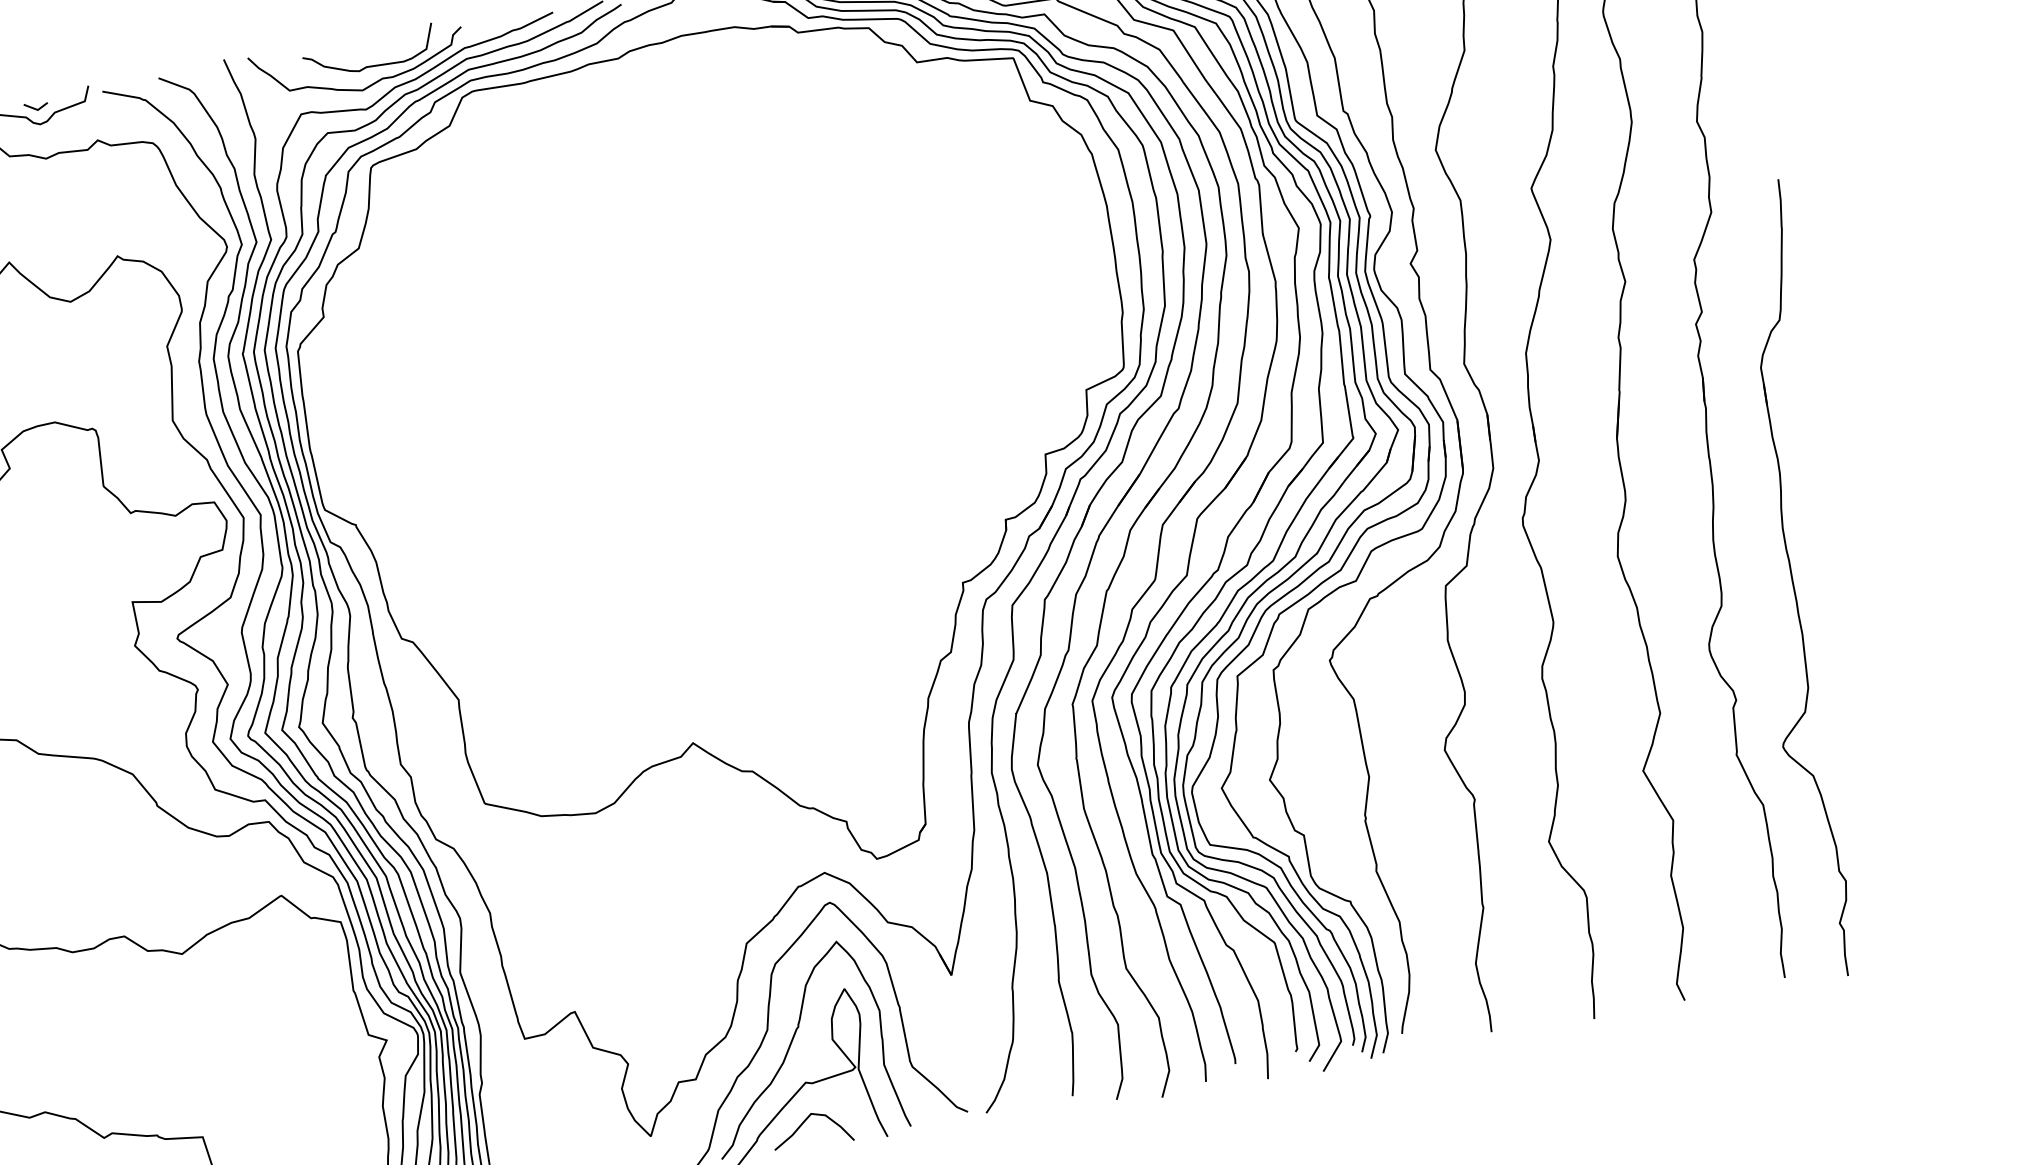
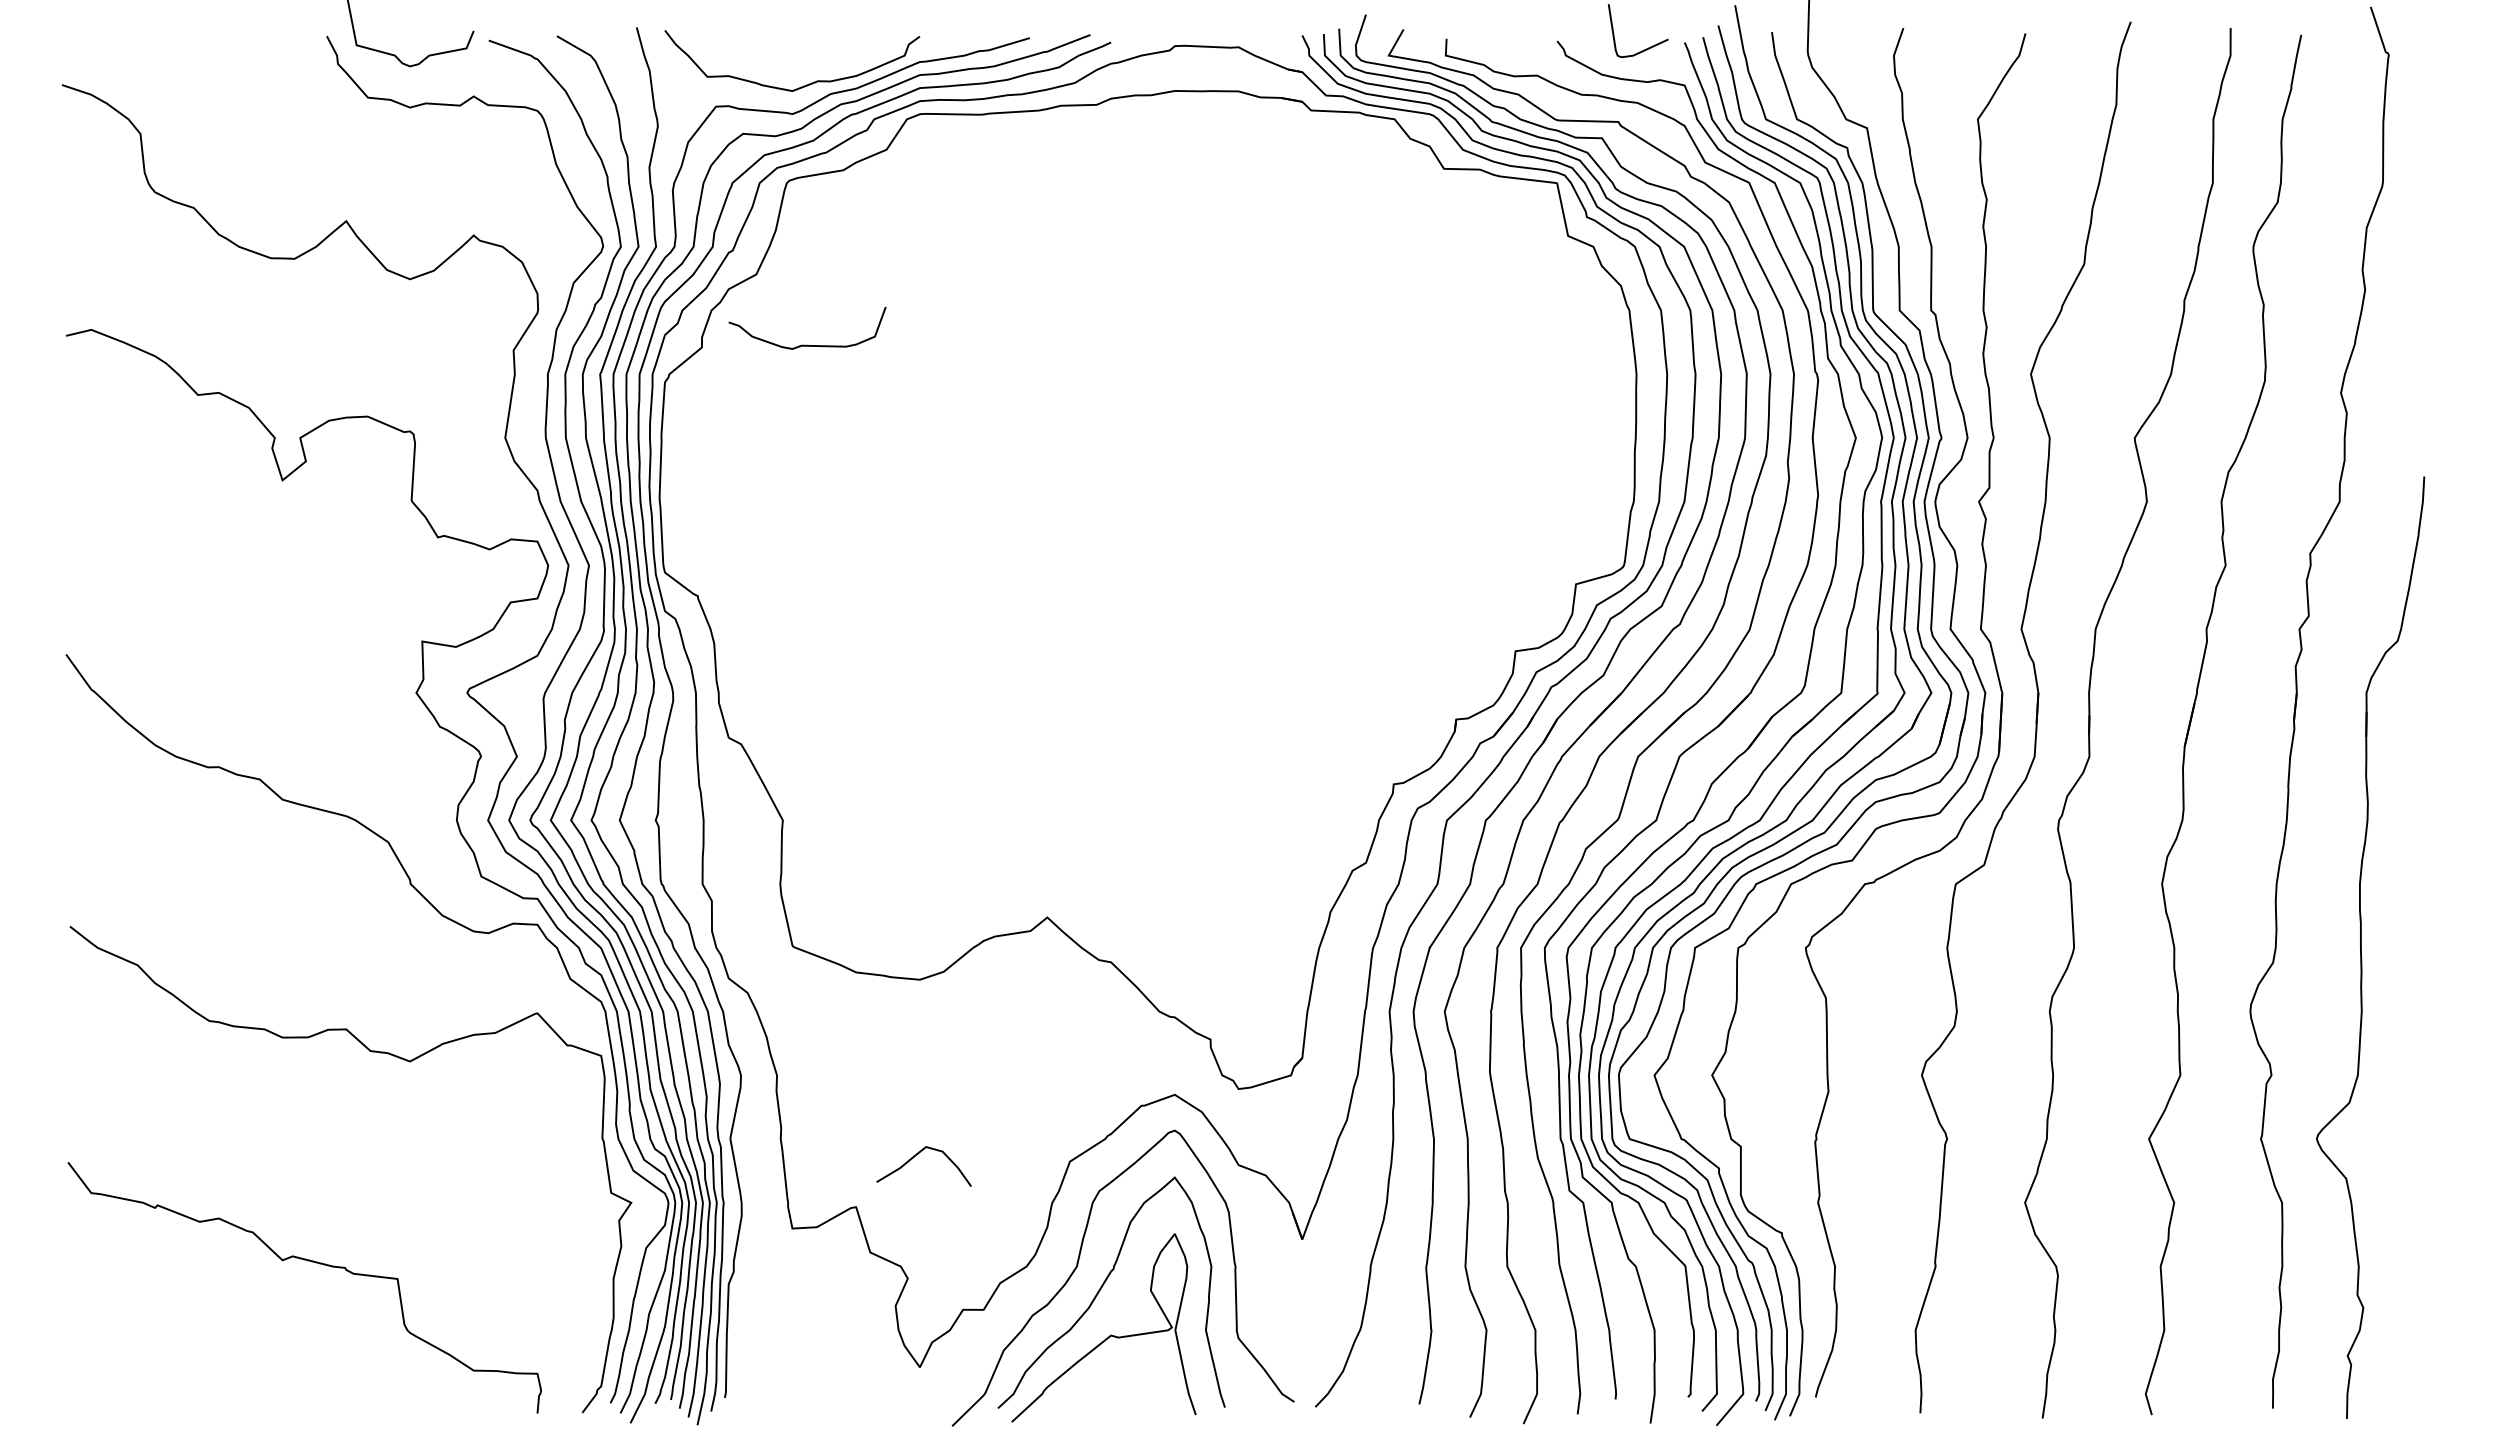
curve: (370, 65) -> (806, 344), moved
line: (35, 108) -> (407, 46), removed
curve: (805, 1122) -> (917, 1155), moved

